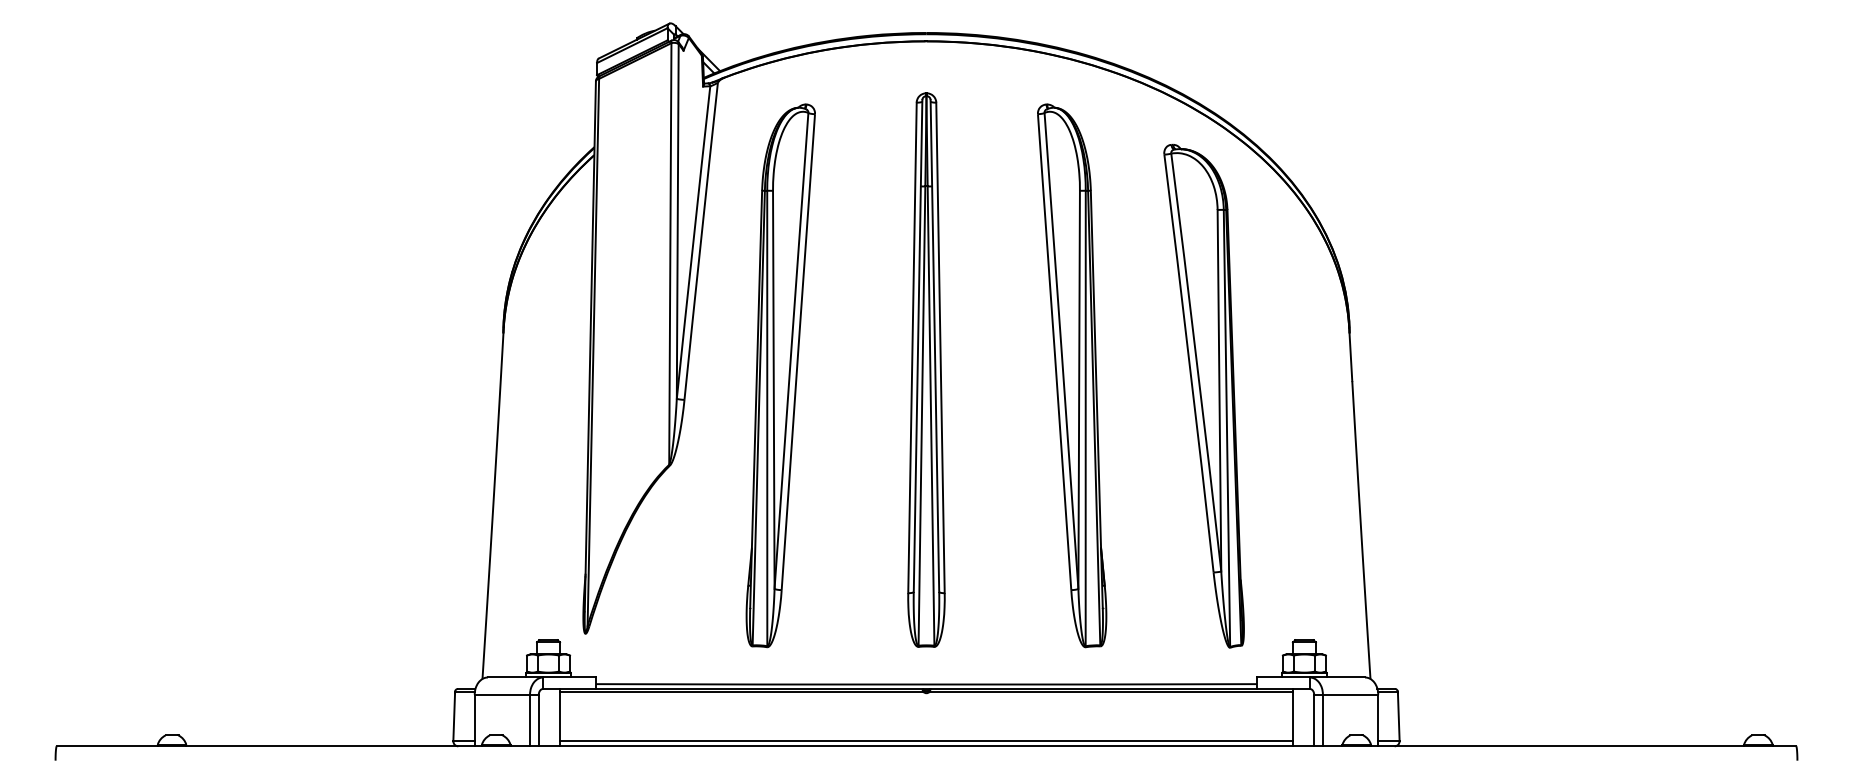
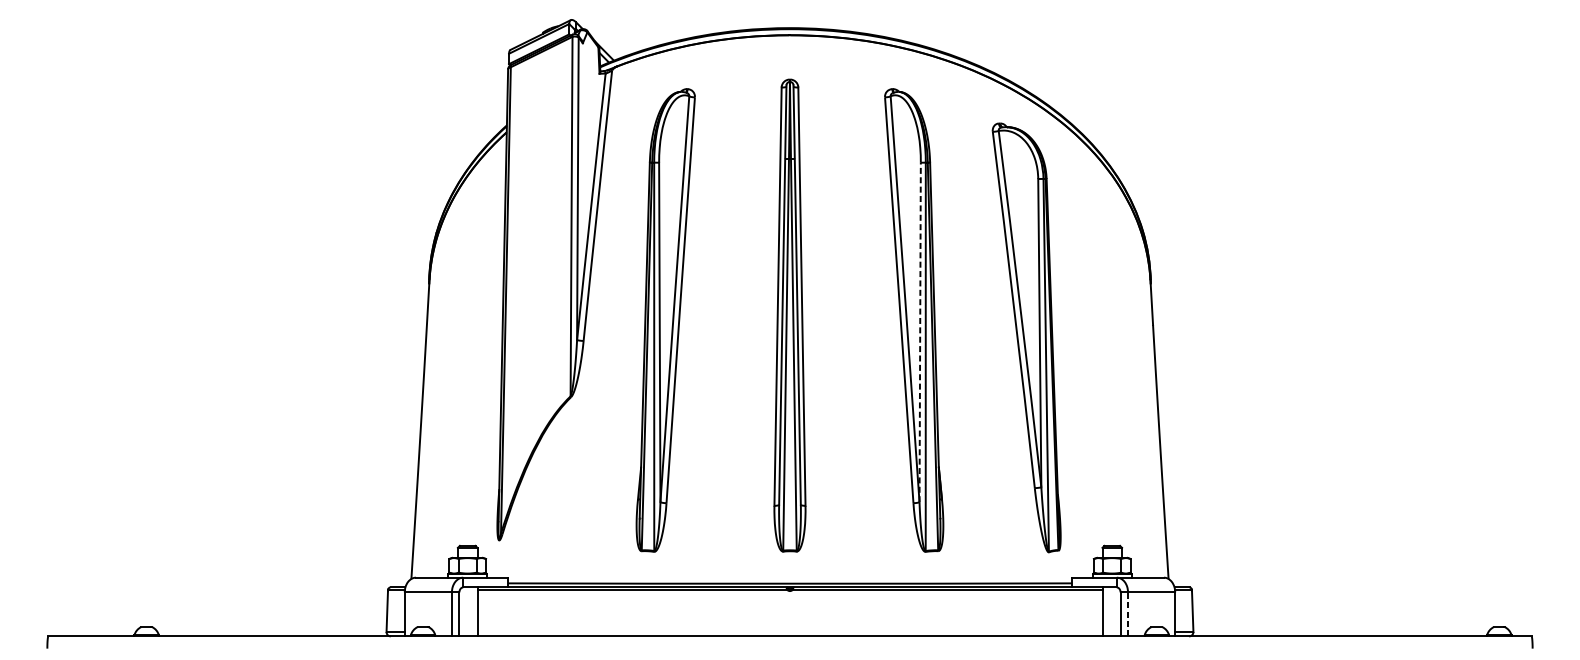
line: (1079, 389) -> (920, 332), solid -> dashed
line: (1322, 720) -> (1127, 614), solid -> dashed
line: (926, 741) -> (790, 632), removed

